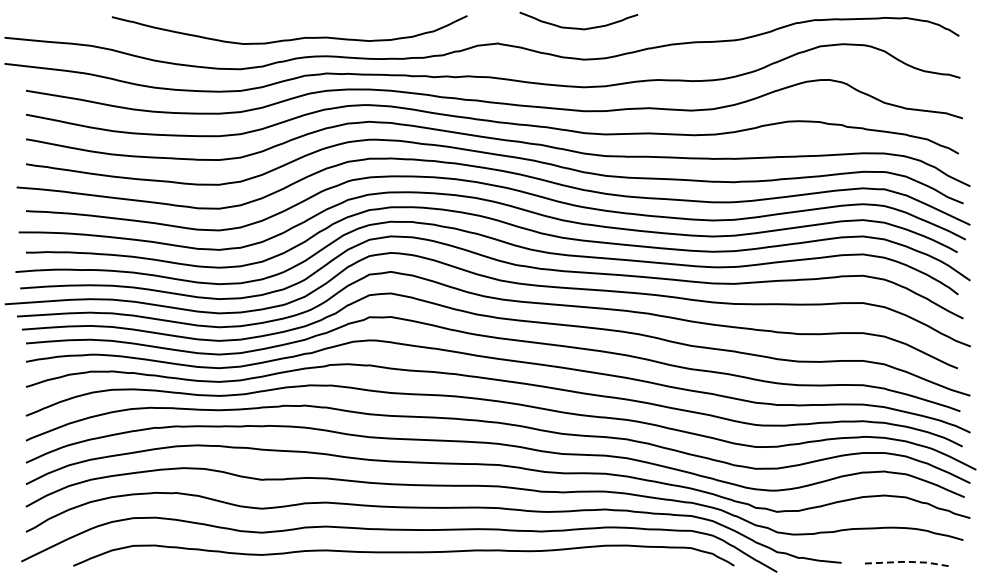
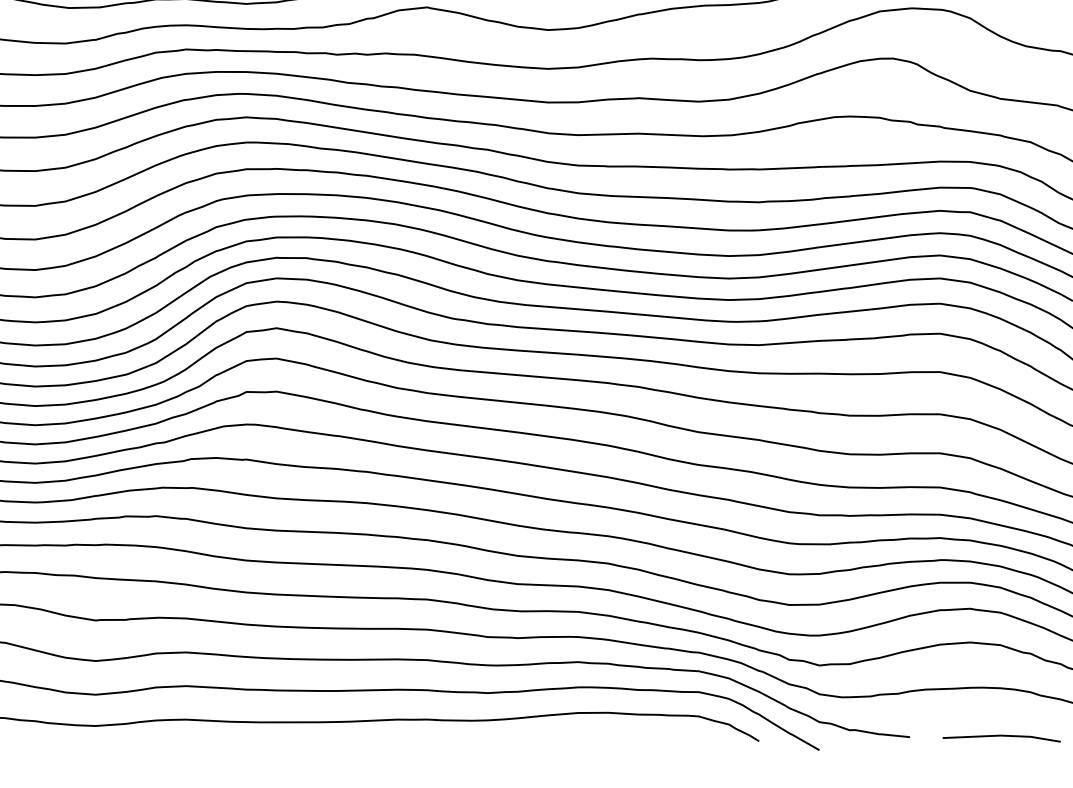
line: (906, 561) -> (1001, 735), dashed -> solid

